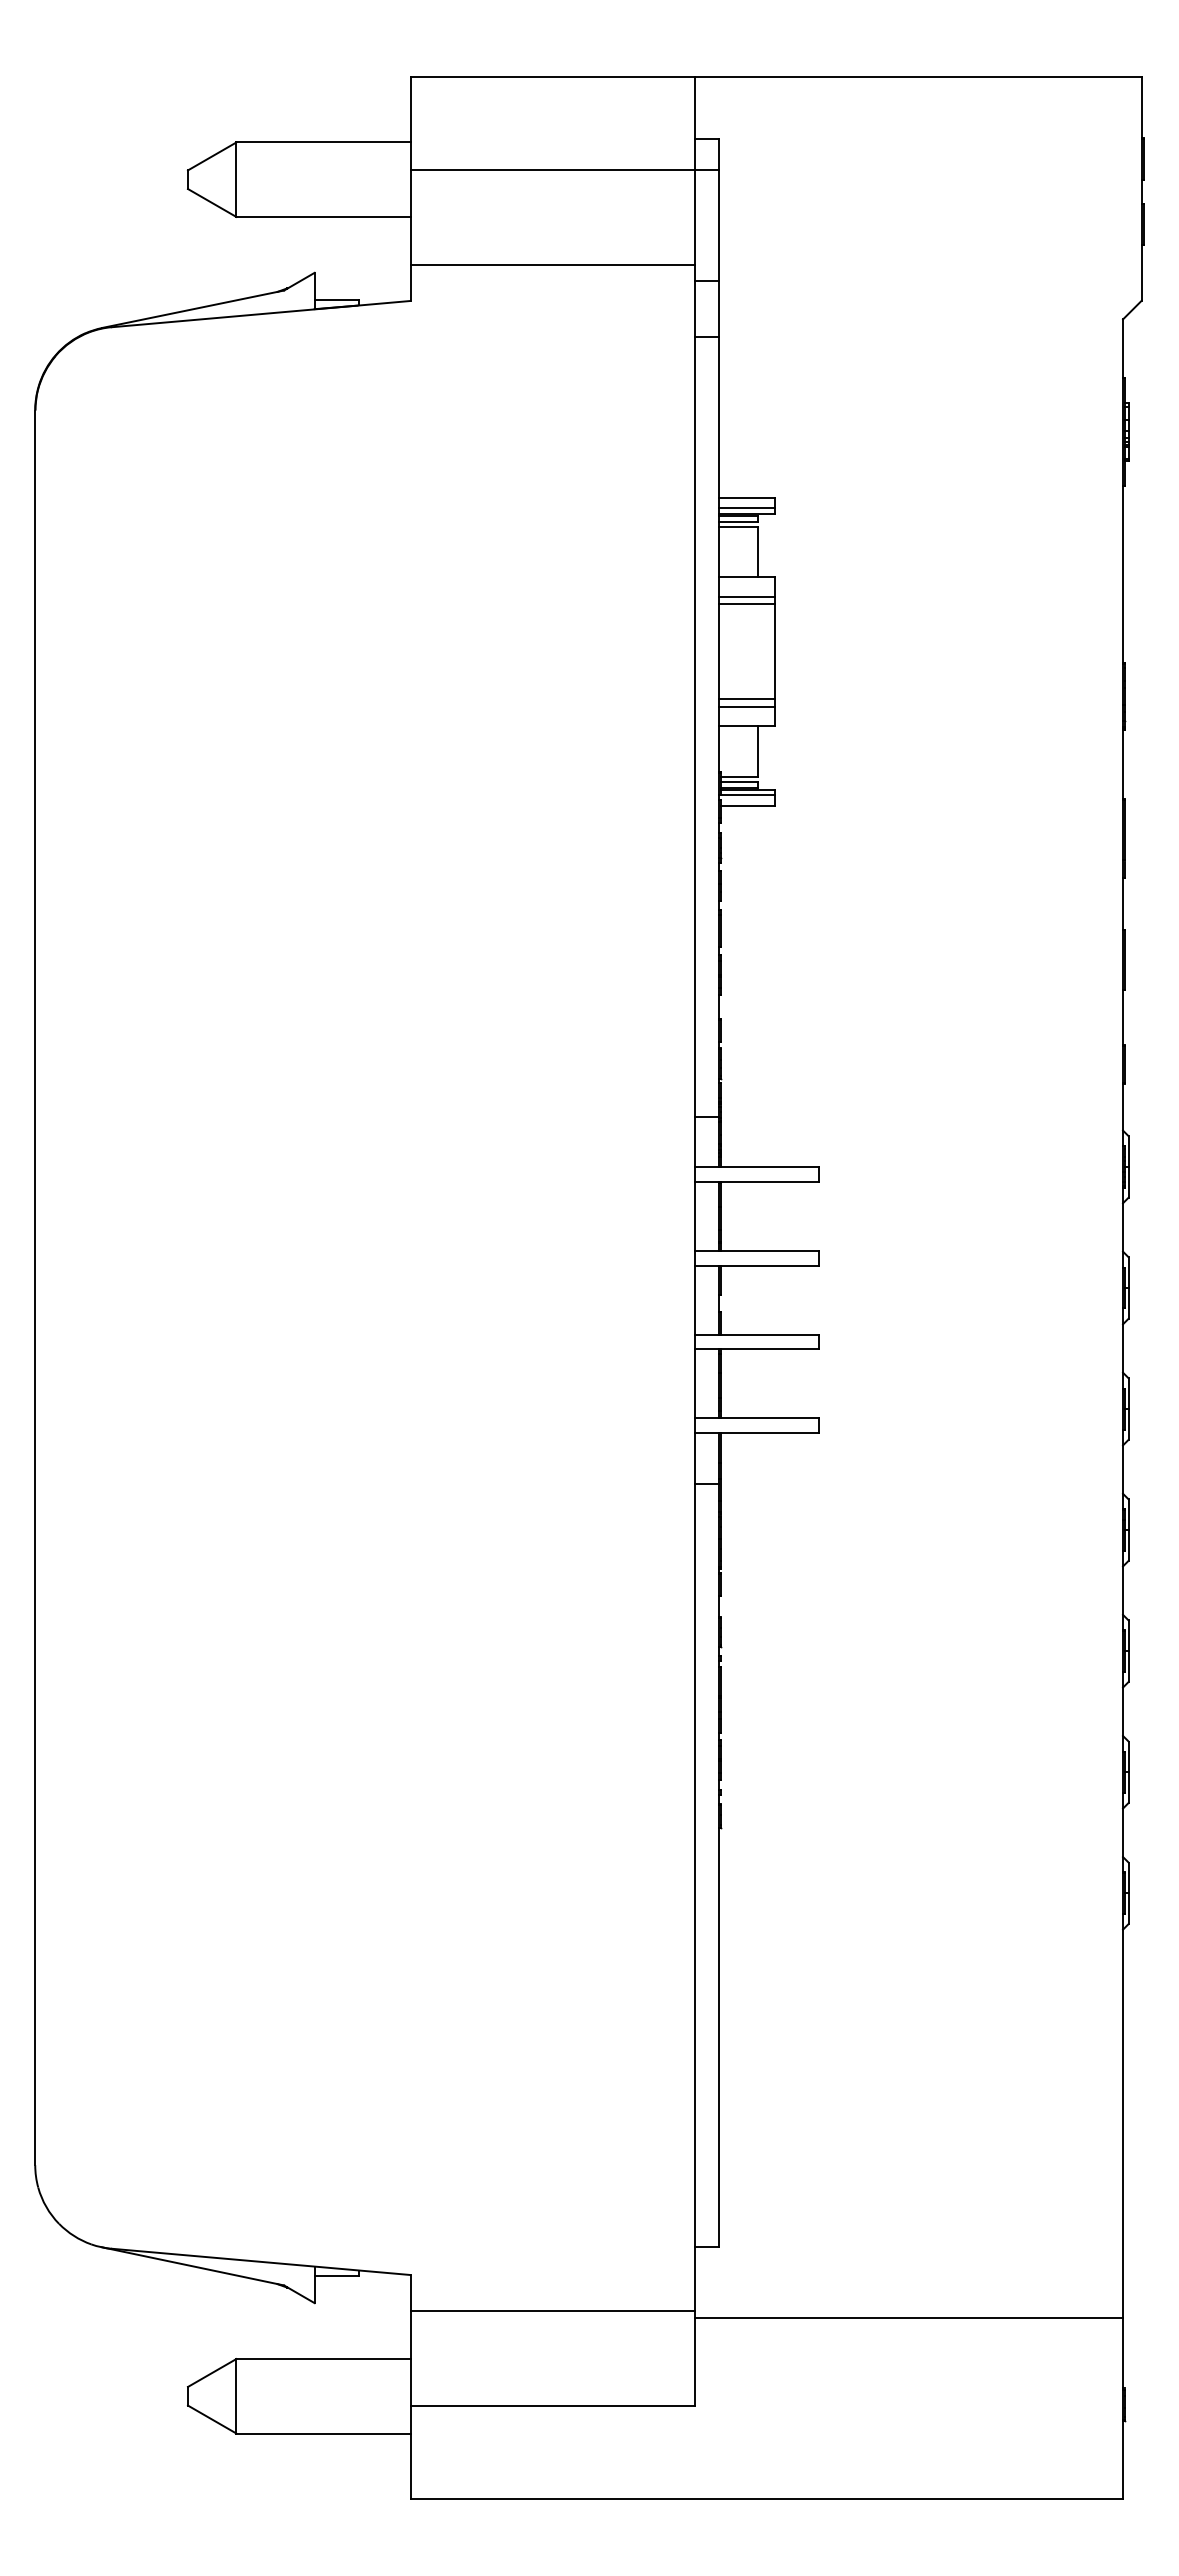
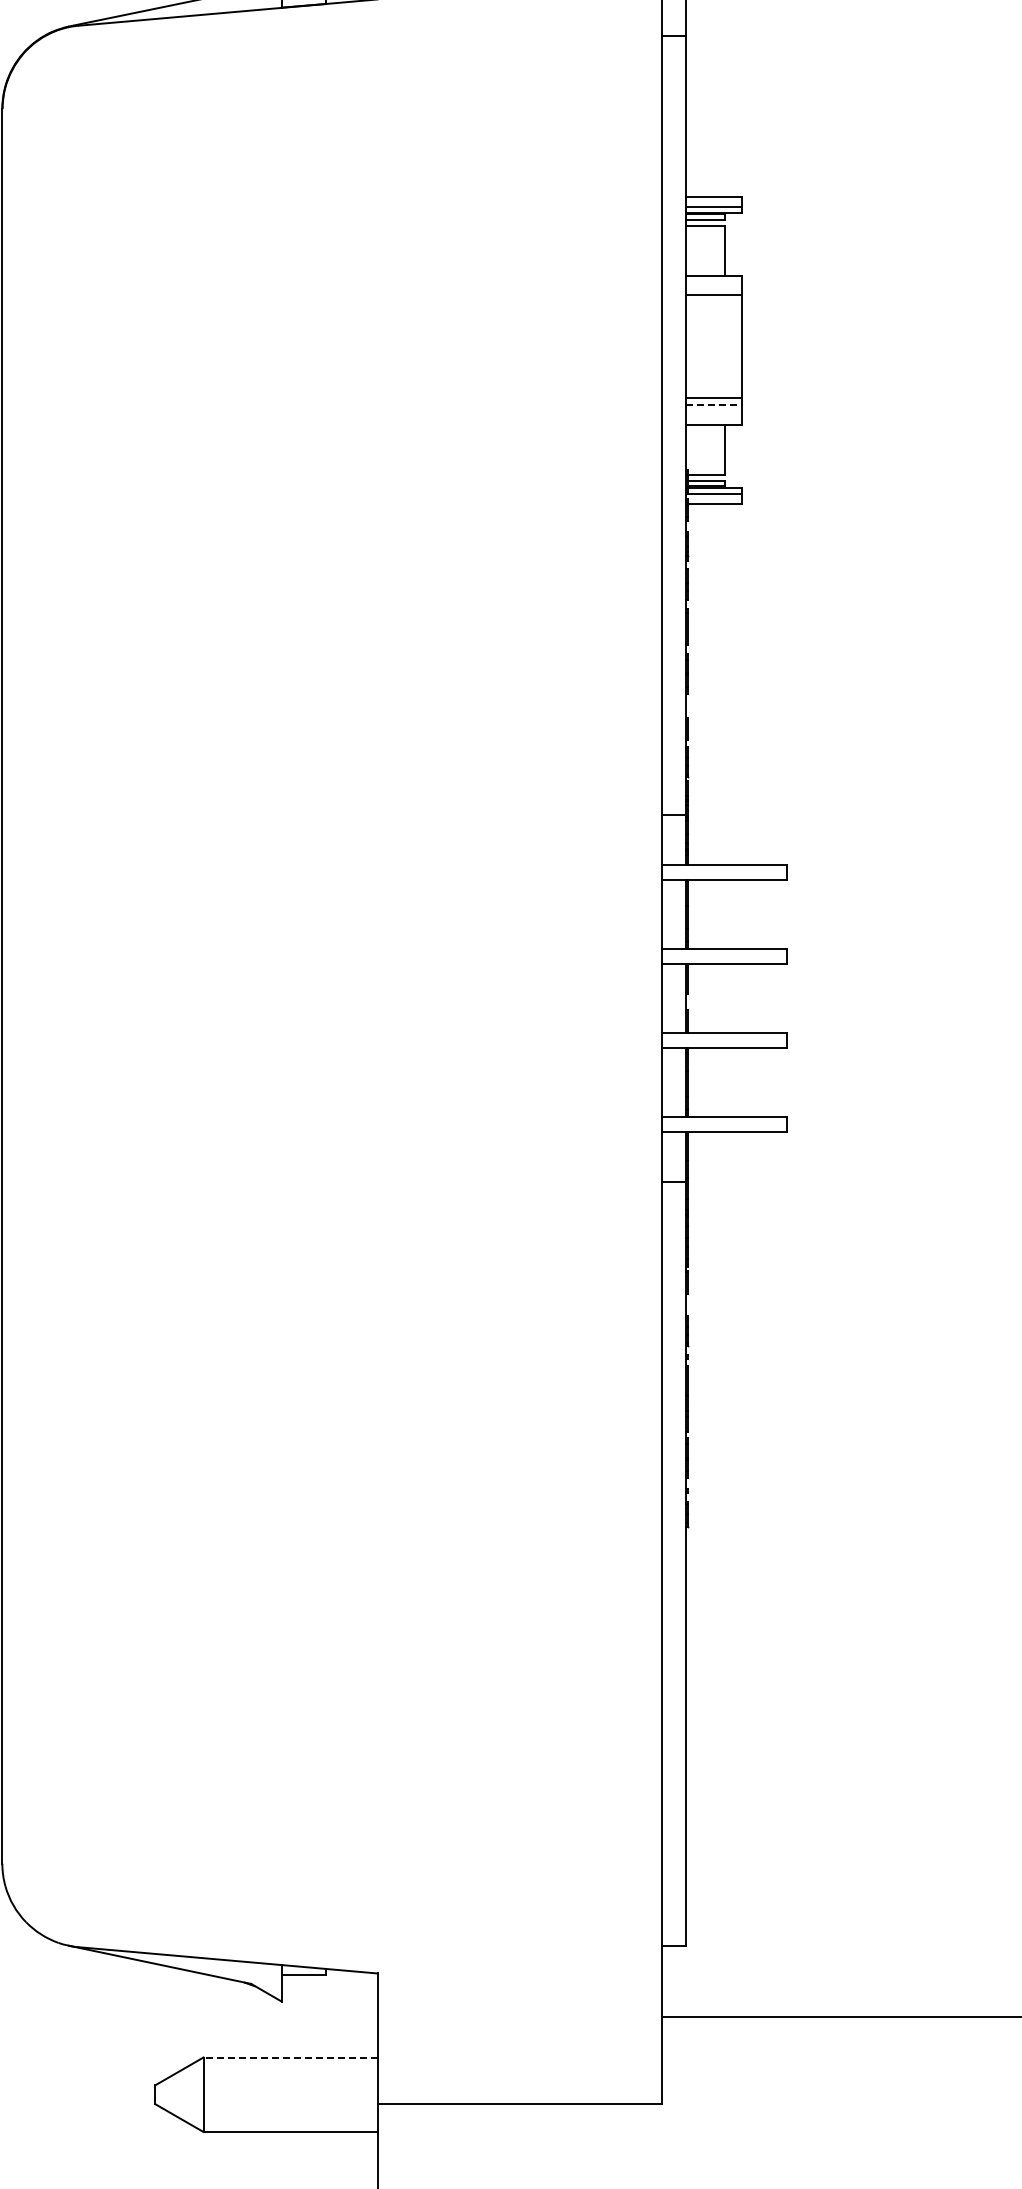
line: (746, 604) -> (713, 302), removed
line: (746, 706) -> (713, 404), solid -> dashed
line: (552, 2310) -> (519, 2008), removed
line: (323, 2359) -> (290, 2057), solid -> dashed

